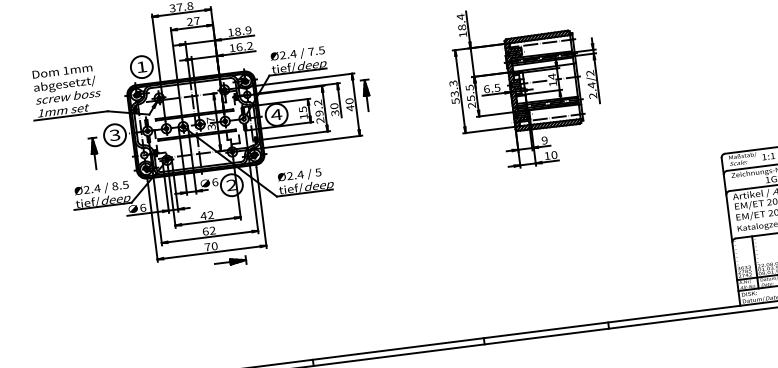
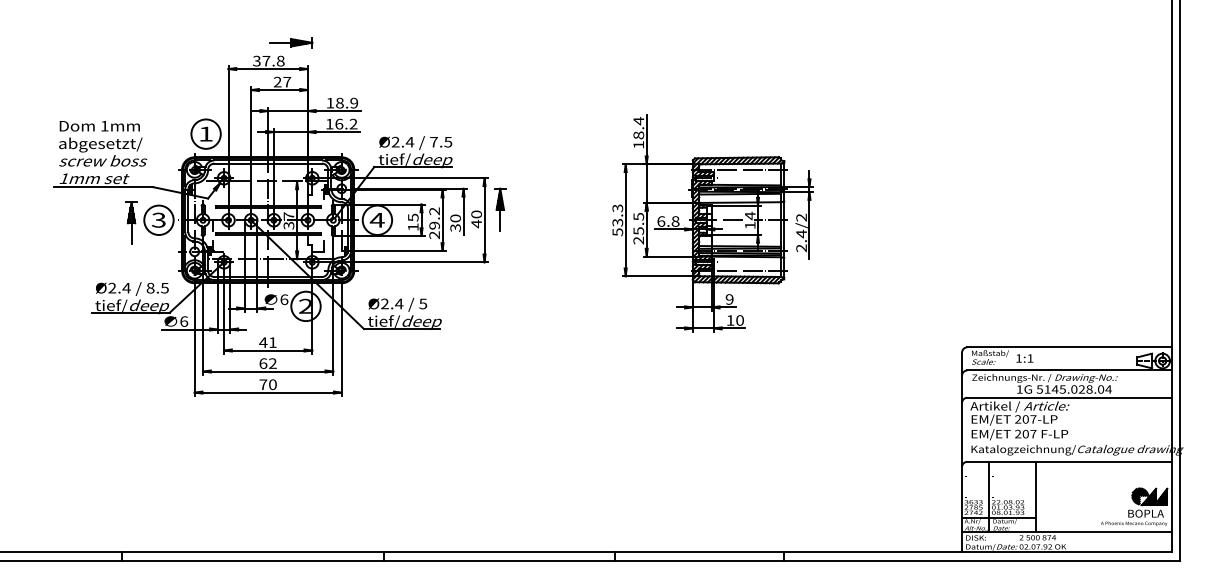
text: (497, 87) -> (675, 221), 6.5 -> 6.8
part: (94, 153) -> (131, 222), moved
text: (210, 215) -> (272, 342), 42 -> 41
part: (230, 262) -> (291, 408), removed

